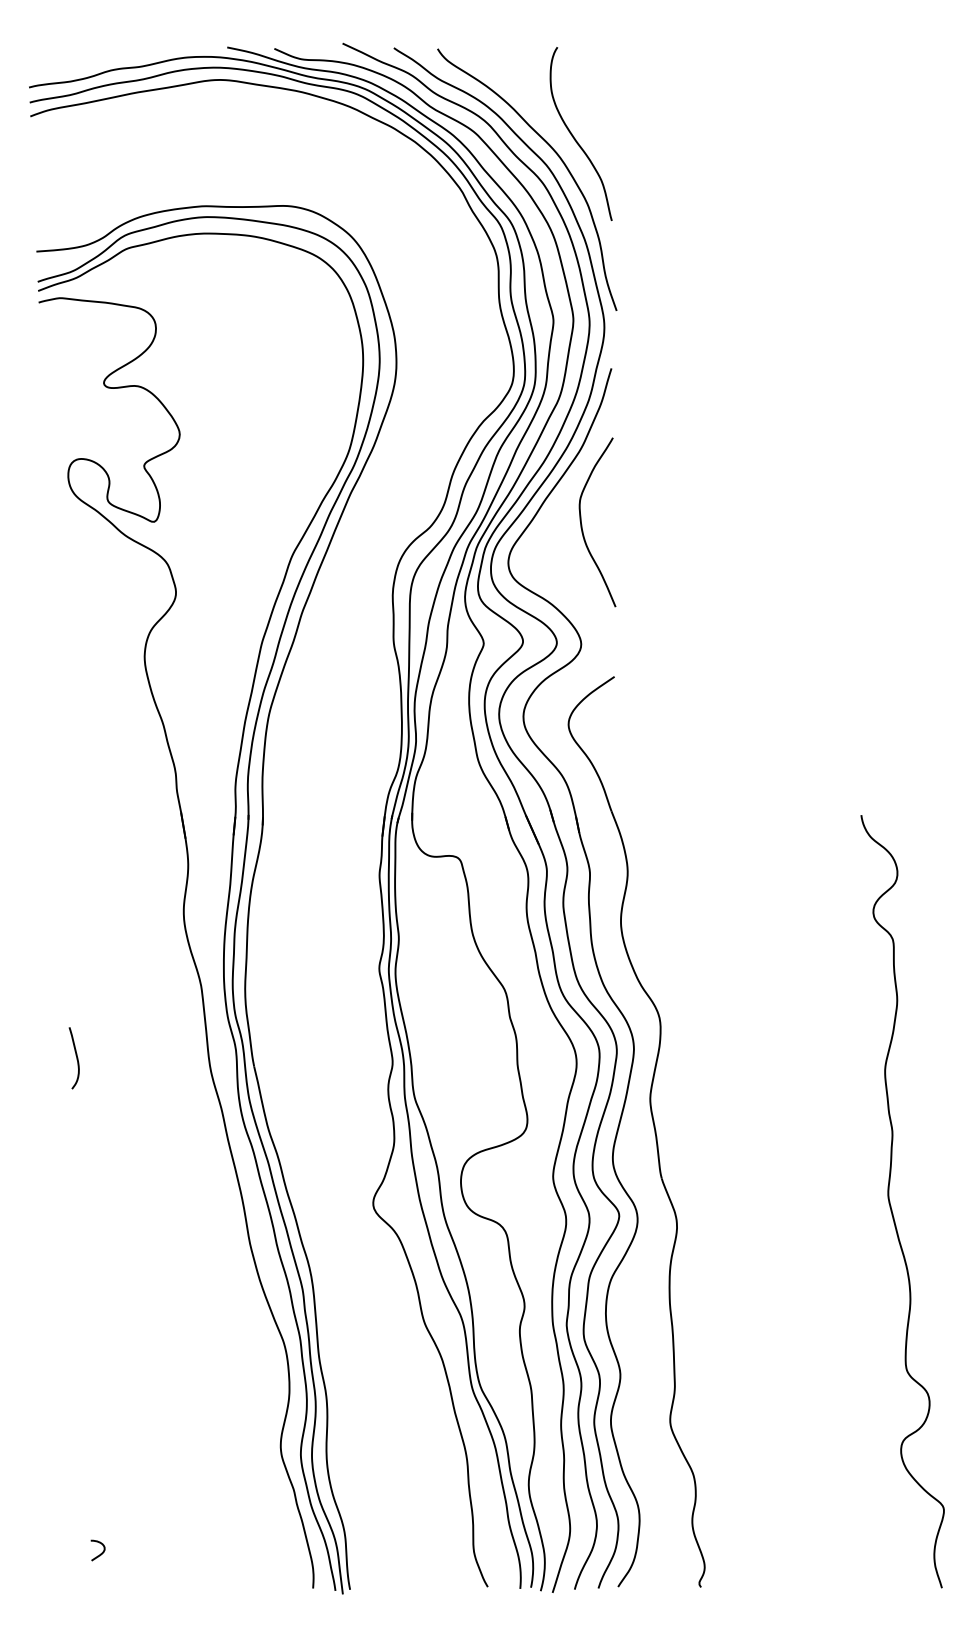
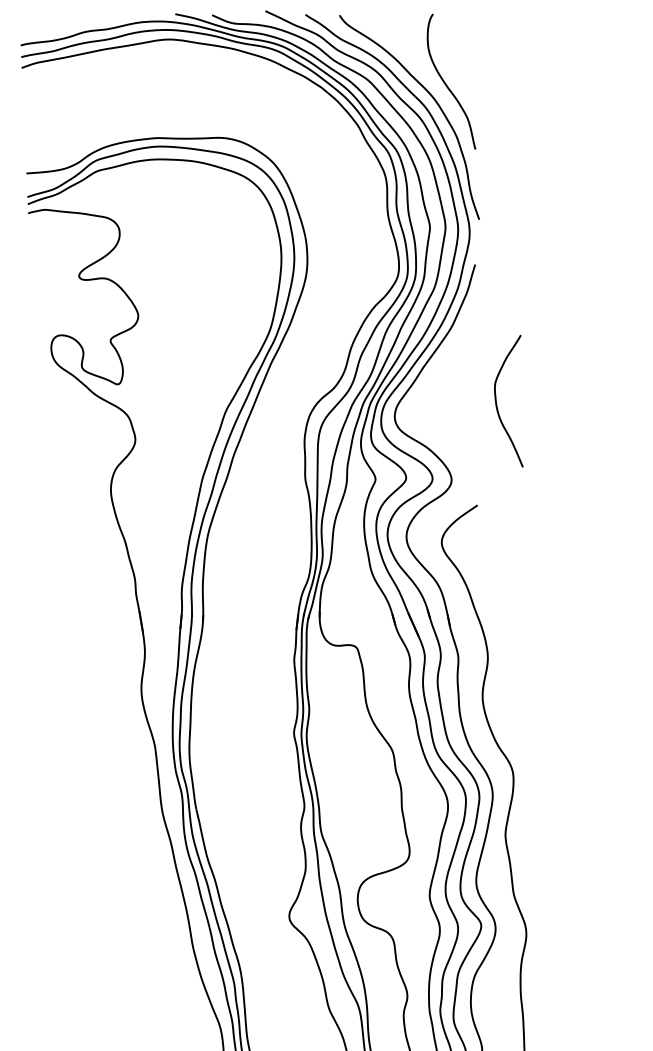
curve: (582, 524) -> (497, 402), moved
curve: (76, 1058) -> (57, 803), removed

